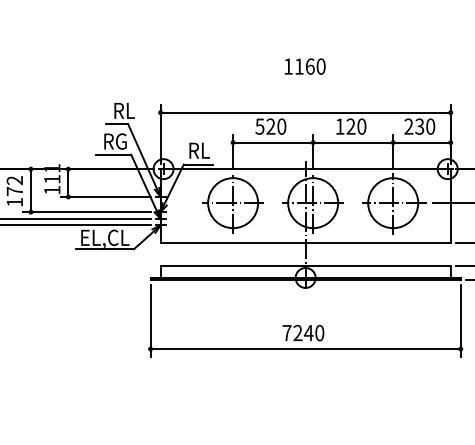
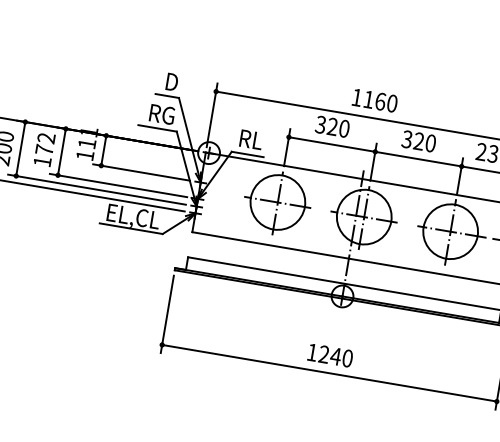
text: (304, 66) -> (374, 100), moved
text: (125, 110) -> (178, 82), RL -> D
text: (260, 126) -> (321, 124), 520 -> 320
text: (339, 126) -> (406, 139), 120 -> 320
text: (286, 333) -> (311, 352), 7240 -> 1240

